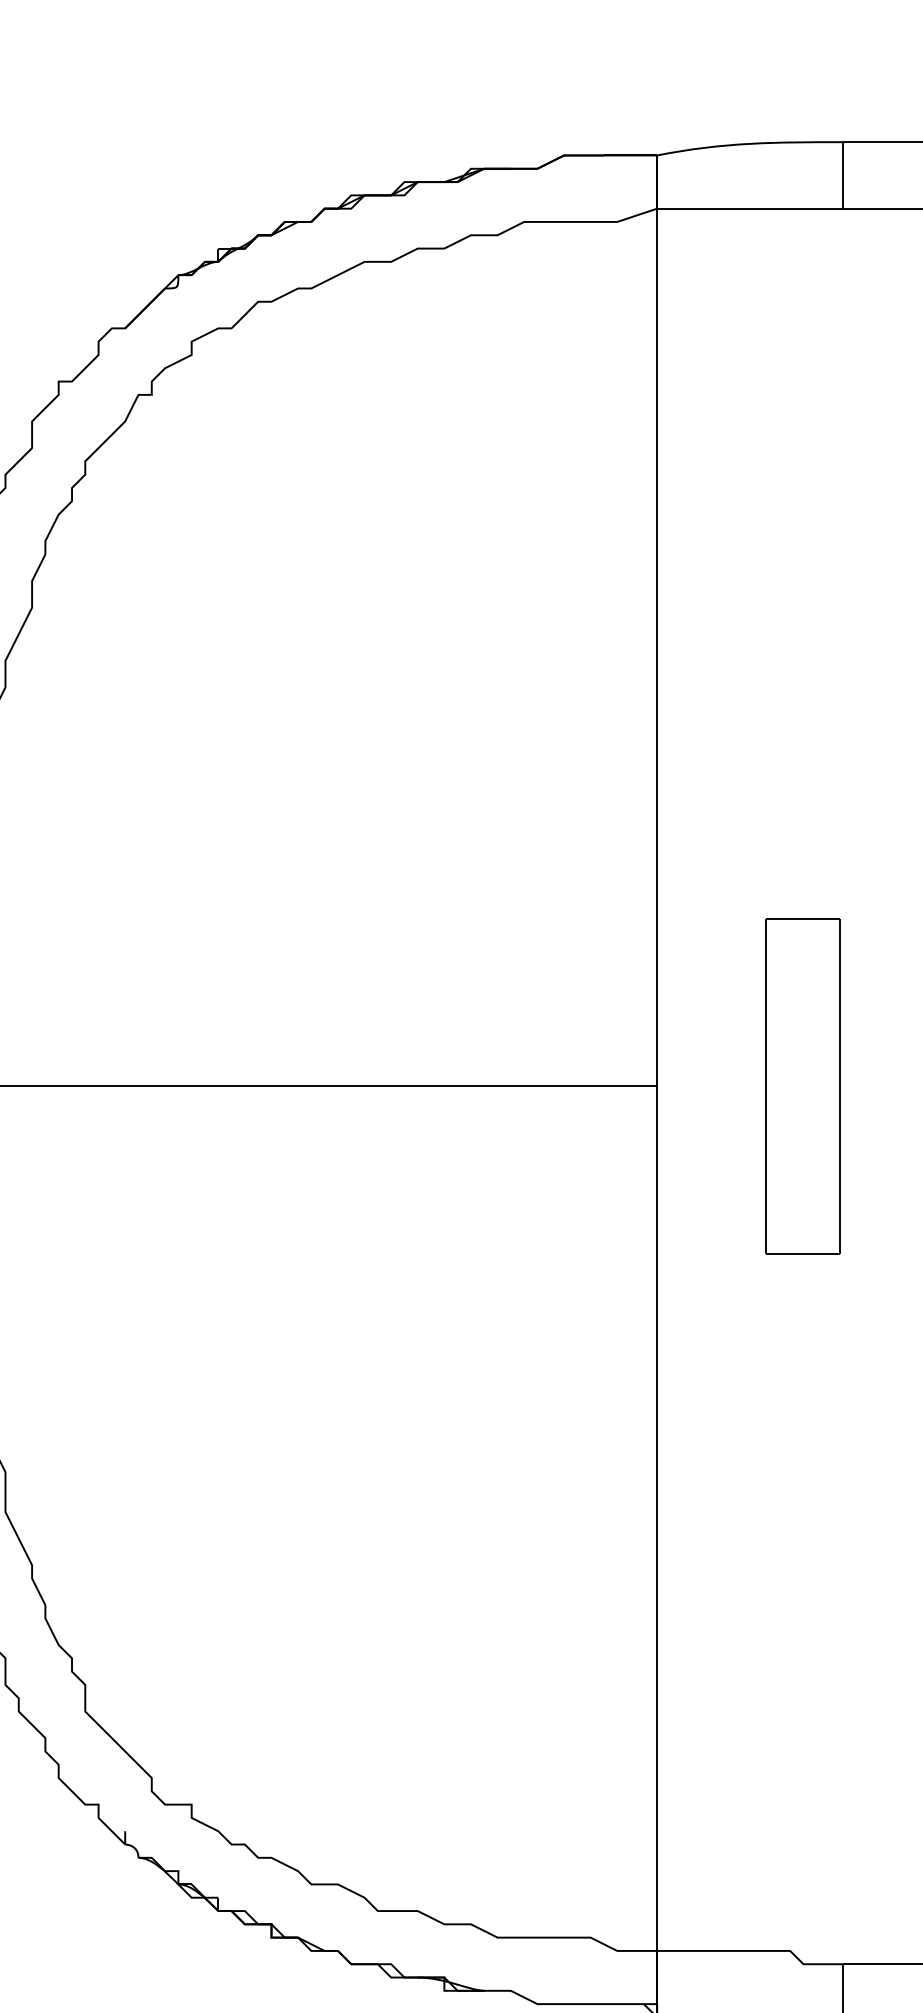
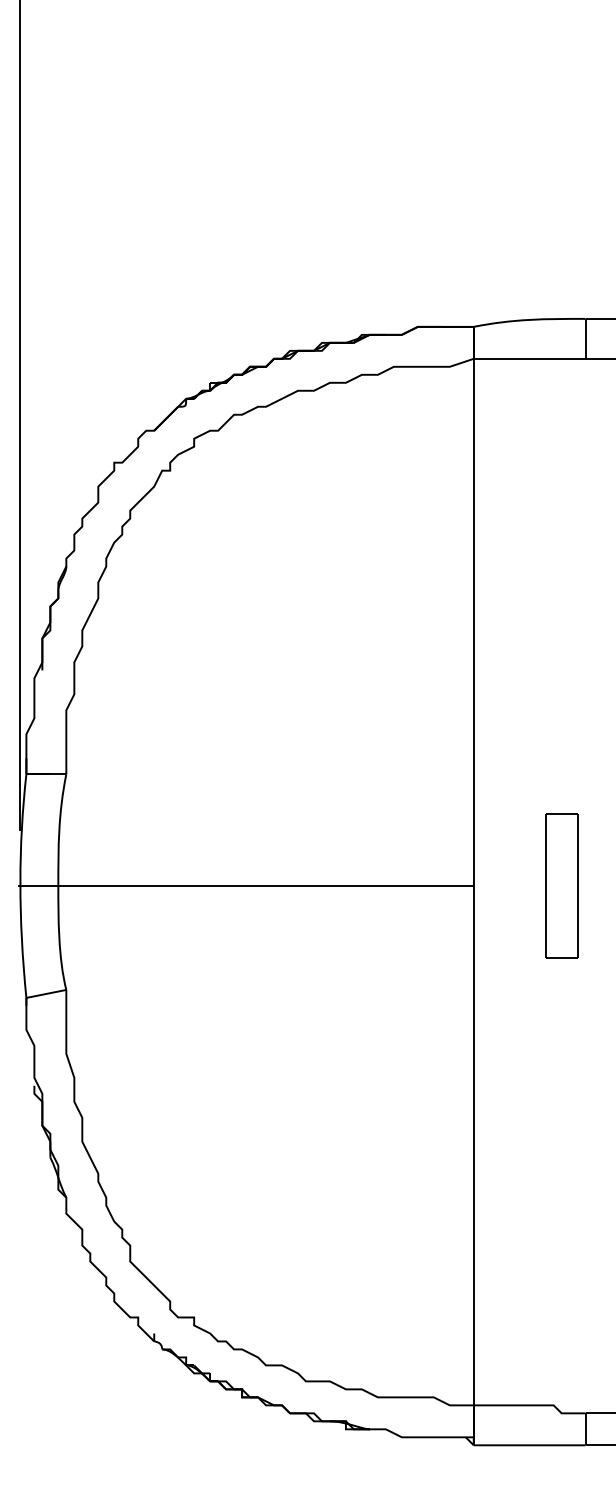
part: (803, 1085) -> (561, 885), size x0.71

